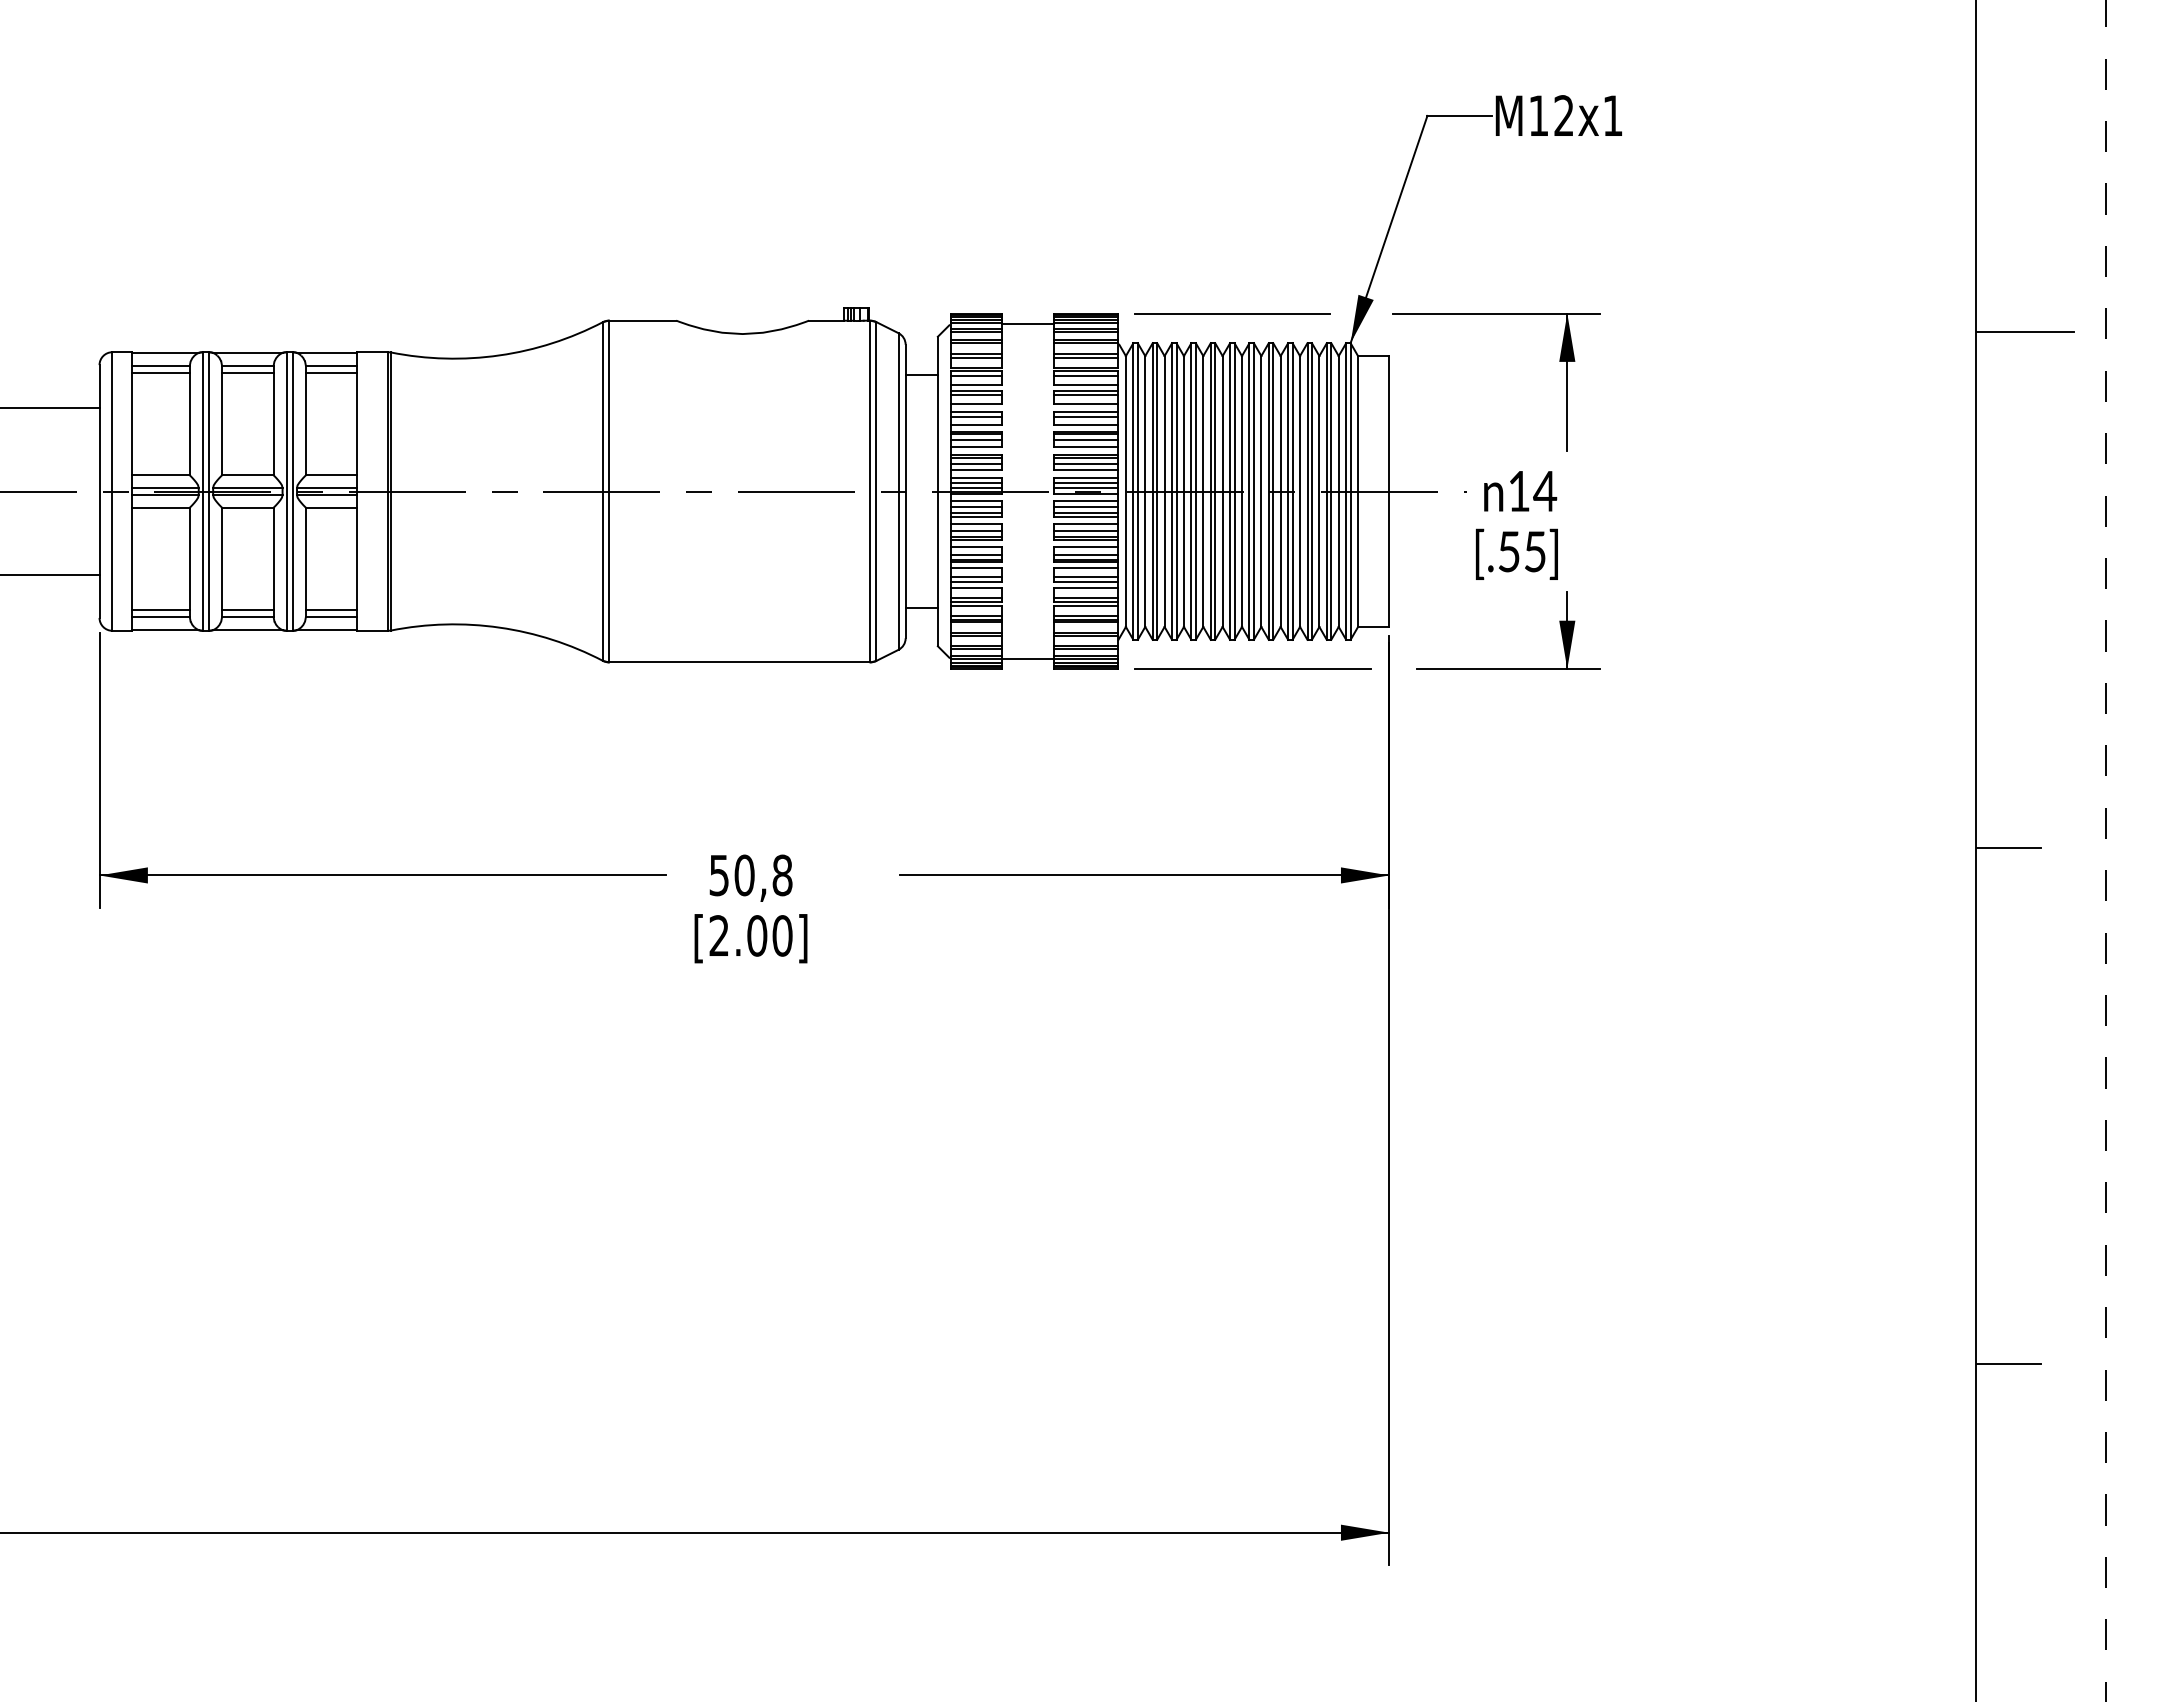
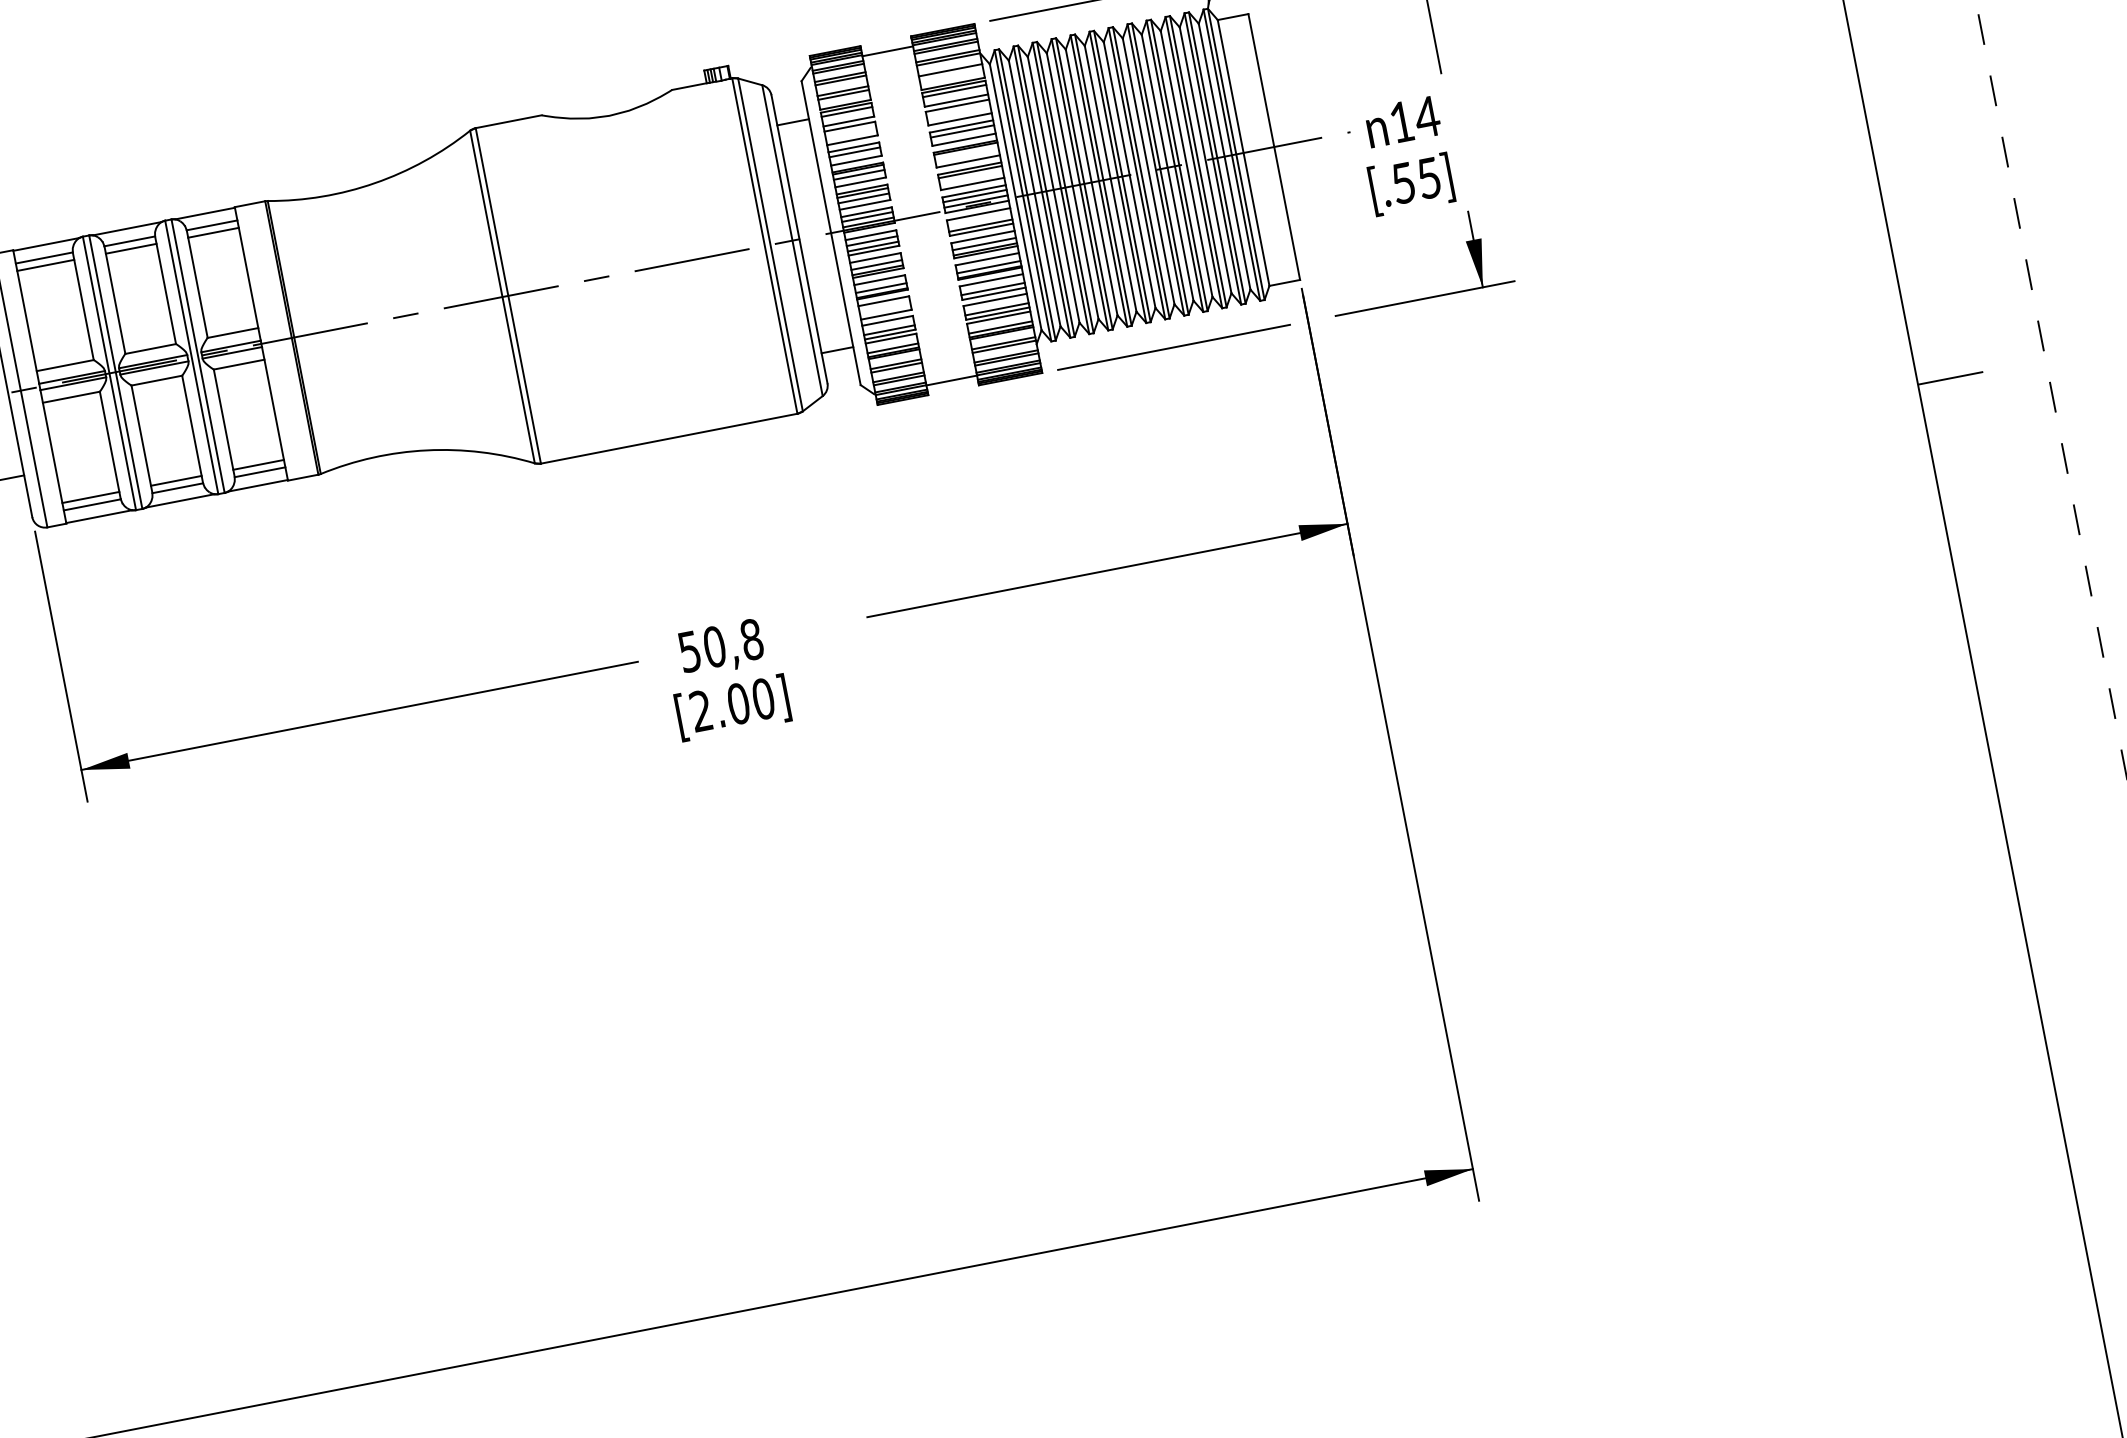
line: (1085, 358) -> (950, 74), removed
line: (976, 395) -> (850, 131), removed
line: (1085, 395) -> (957, 110), removed
line: (1085, 439) -> (966, 153), removed
line: (1085, 463) -> (970, 177), removed
line: (1085, 507) -> (979, 220), removed
line: (976, 577) -> (885, 310), removed
line: (2008, 1363) -> (2048, 884), removed

